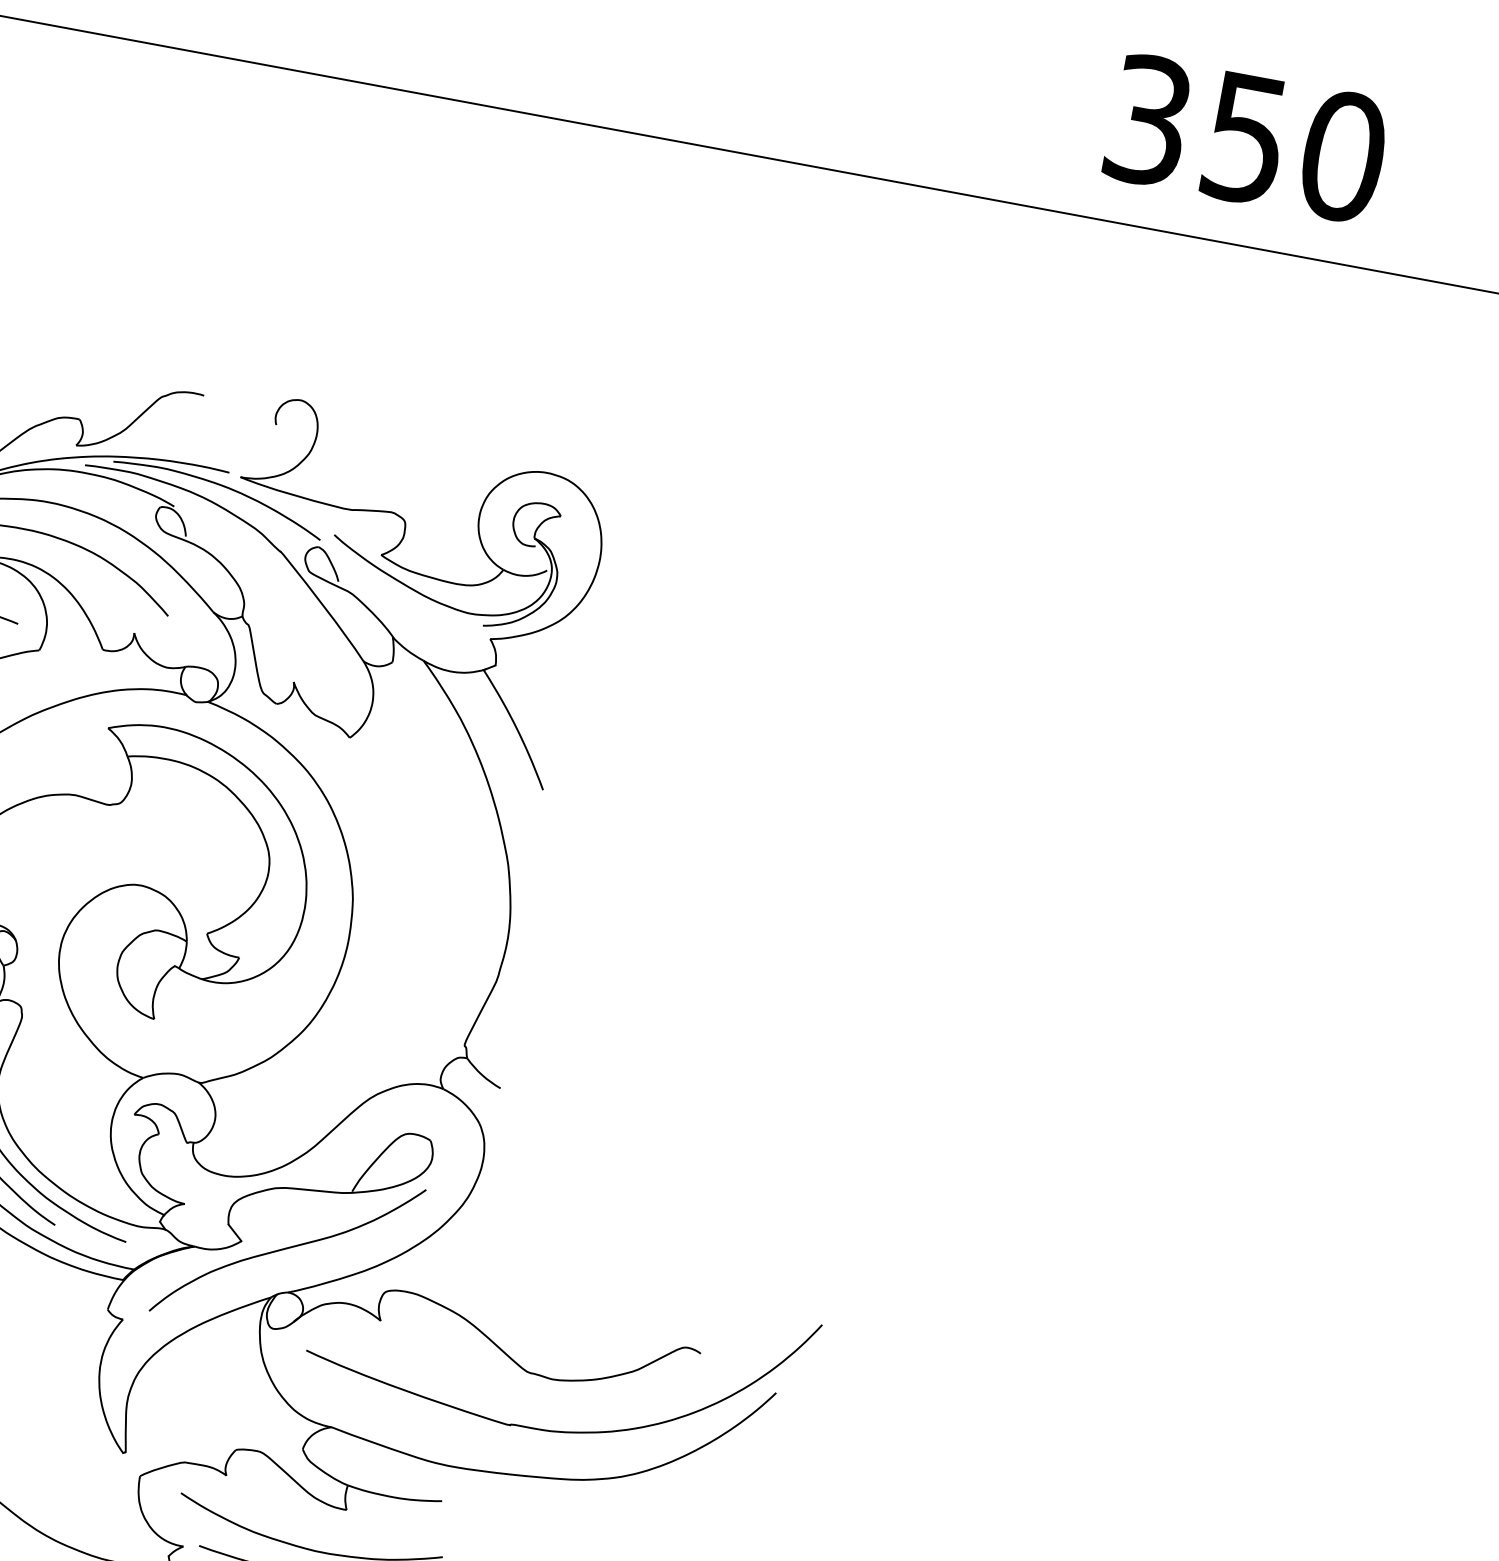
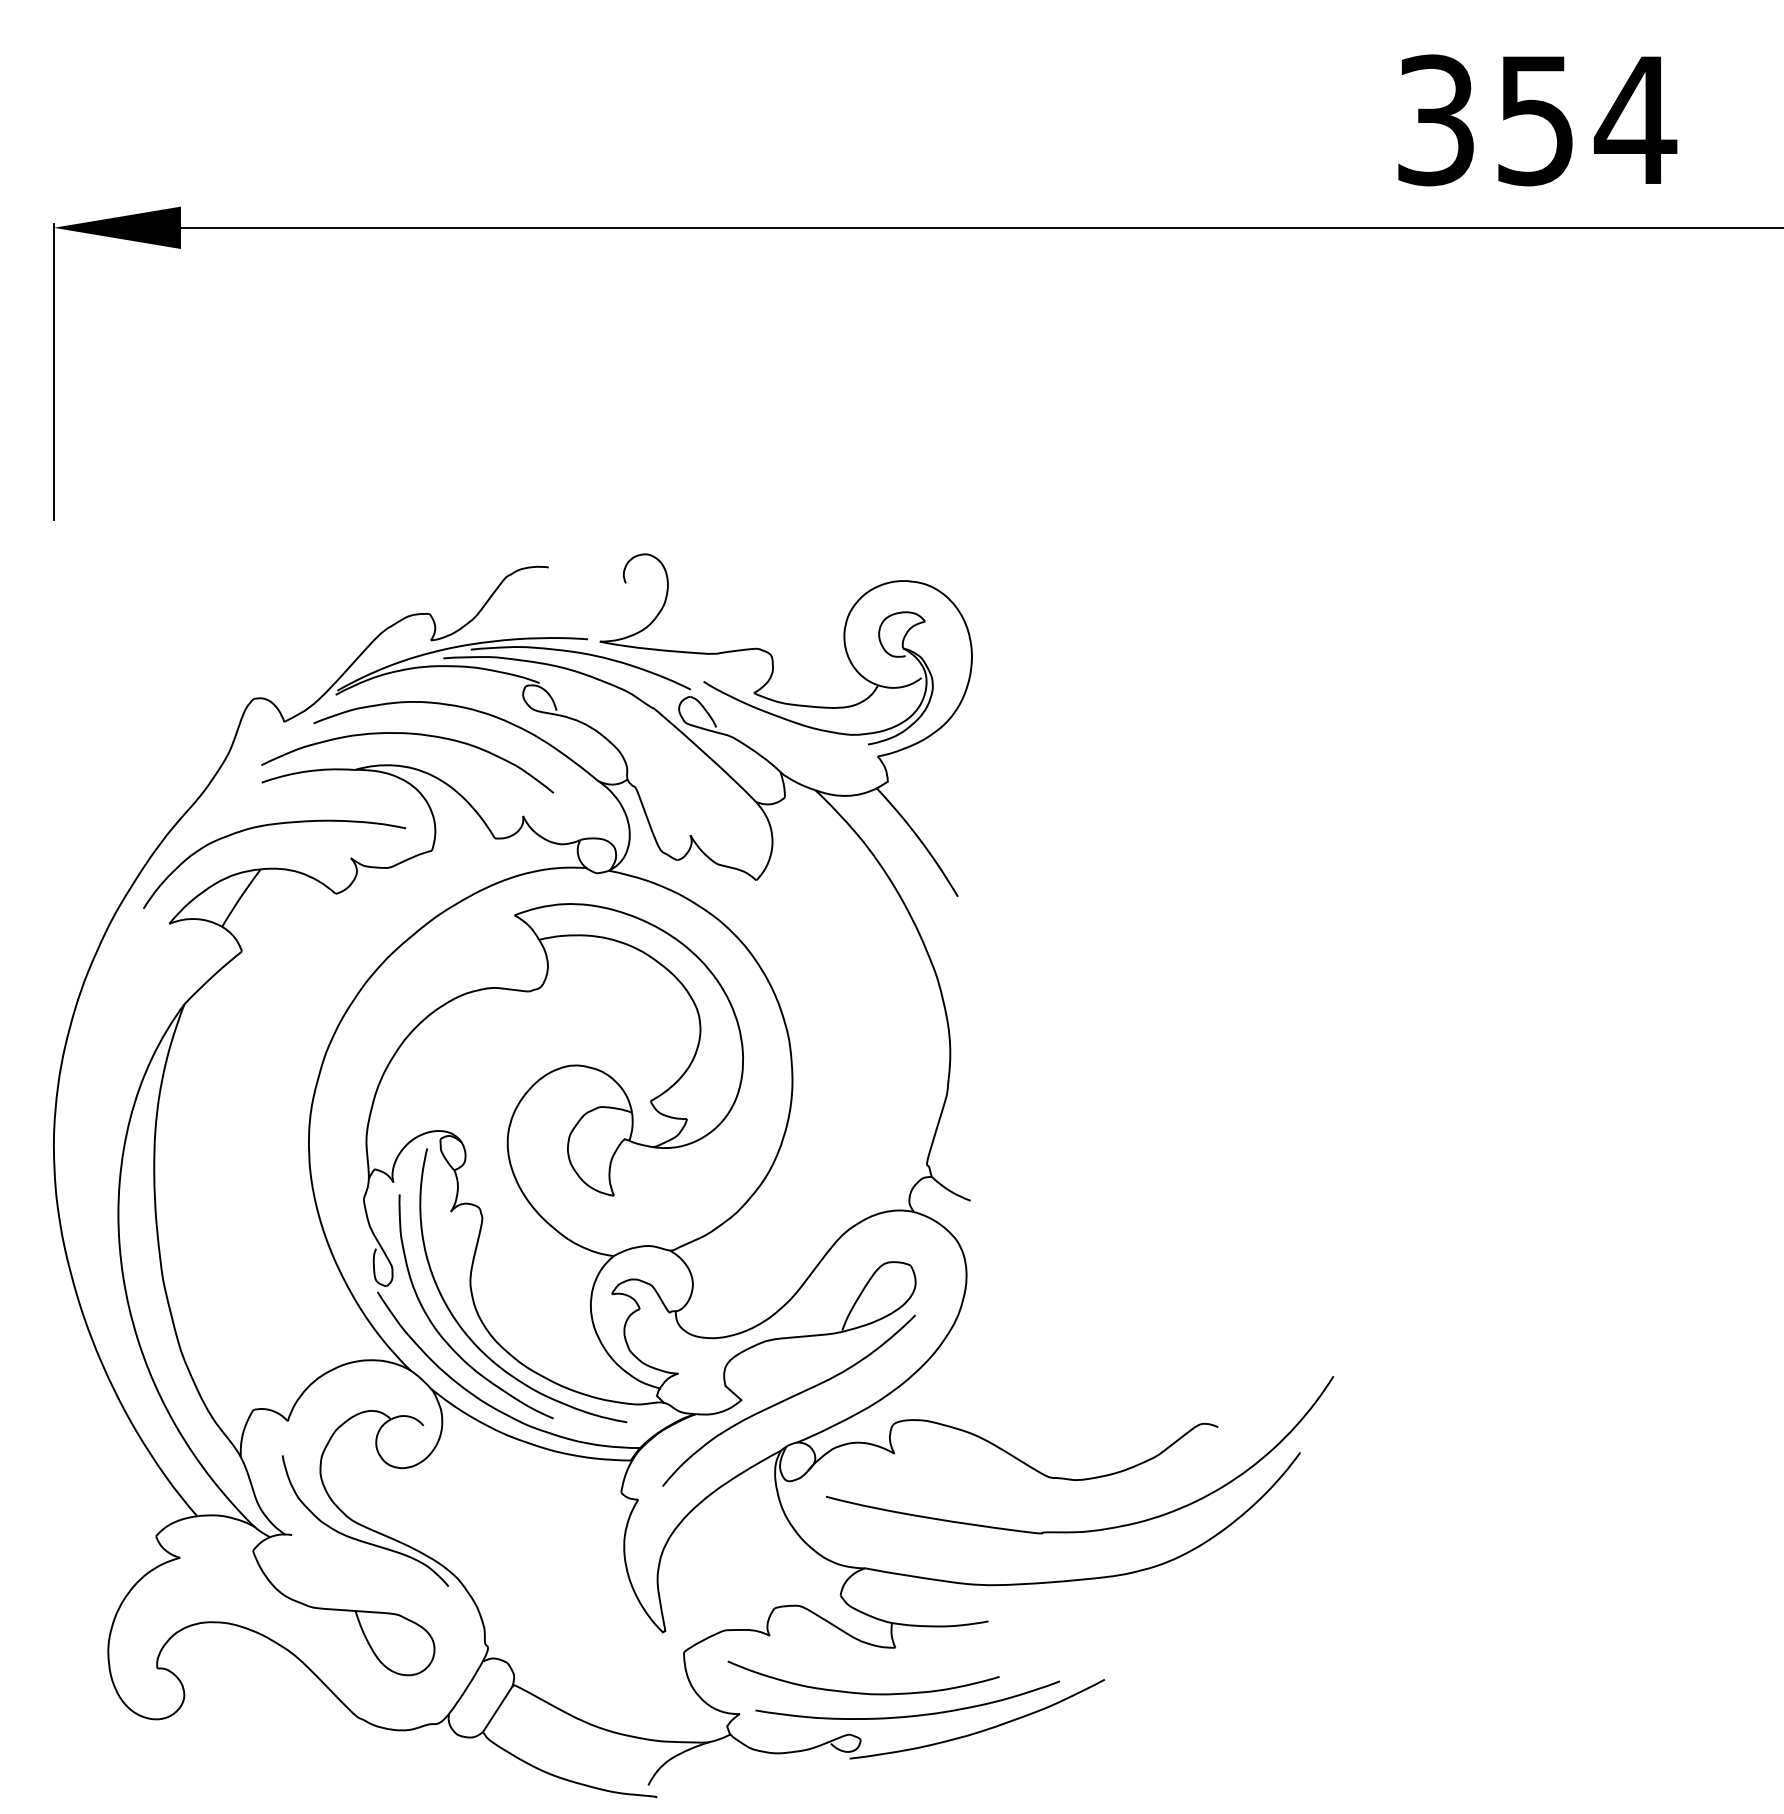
text: (1342, 156) -> (1635, 120), 350 -> 354

